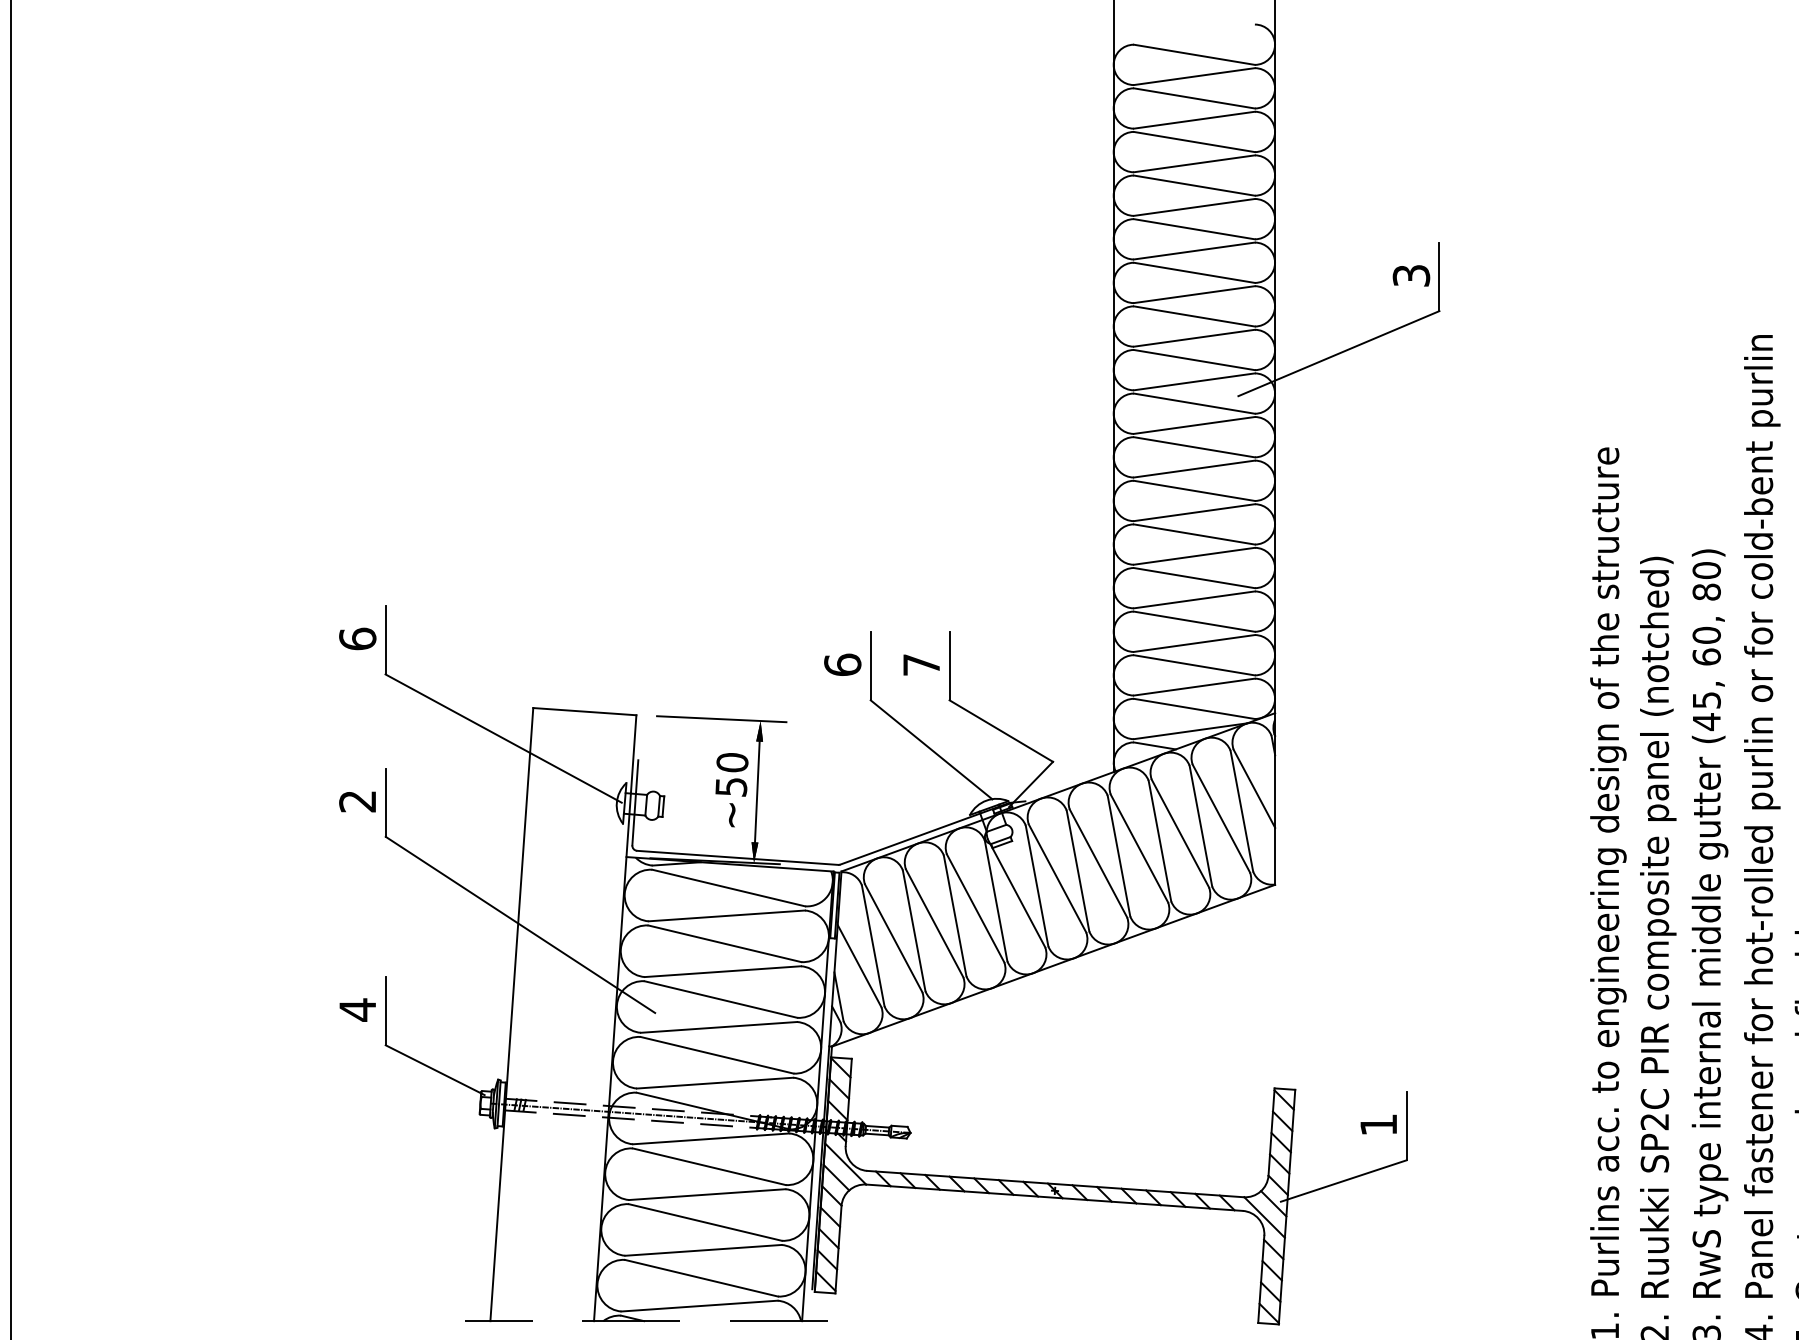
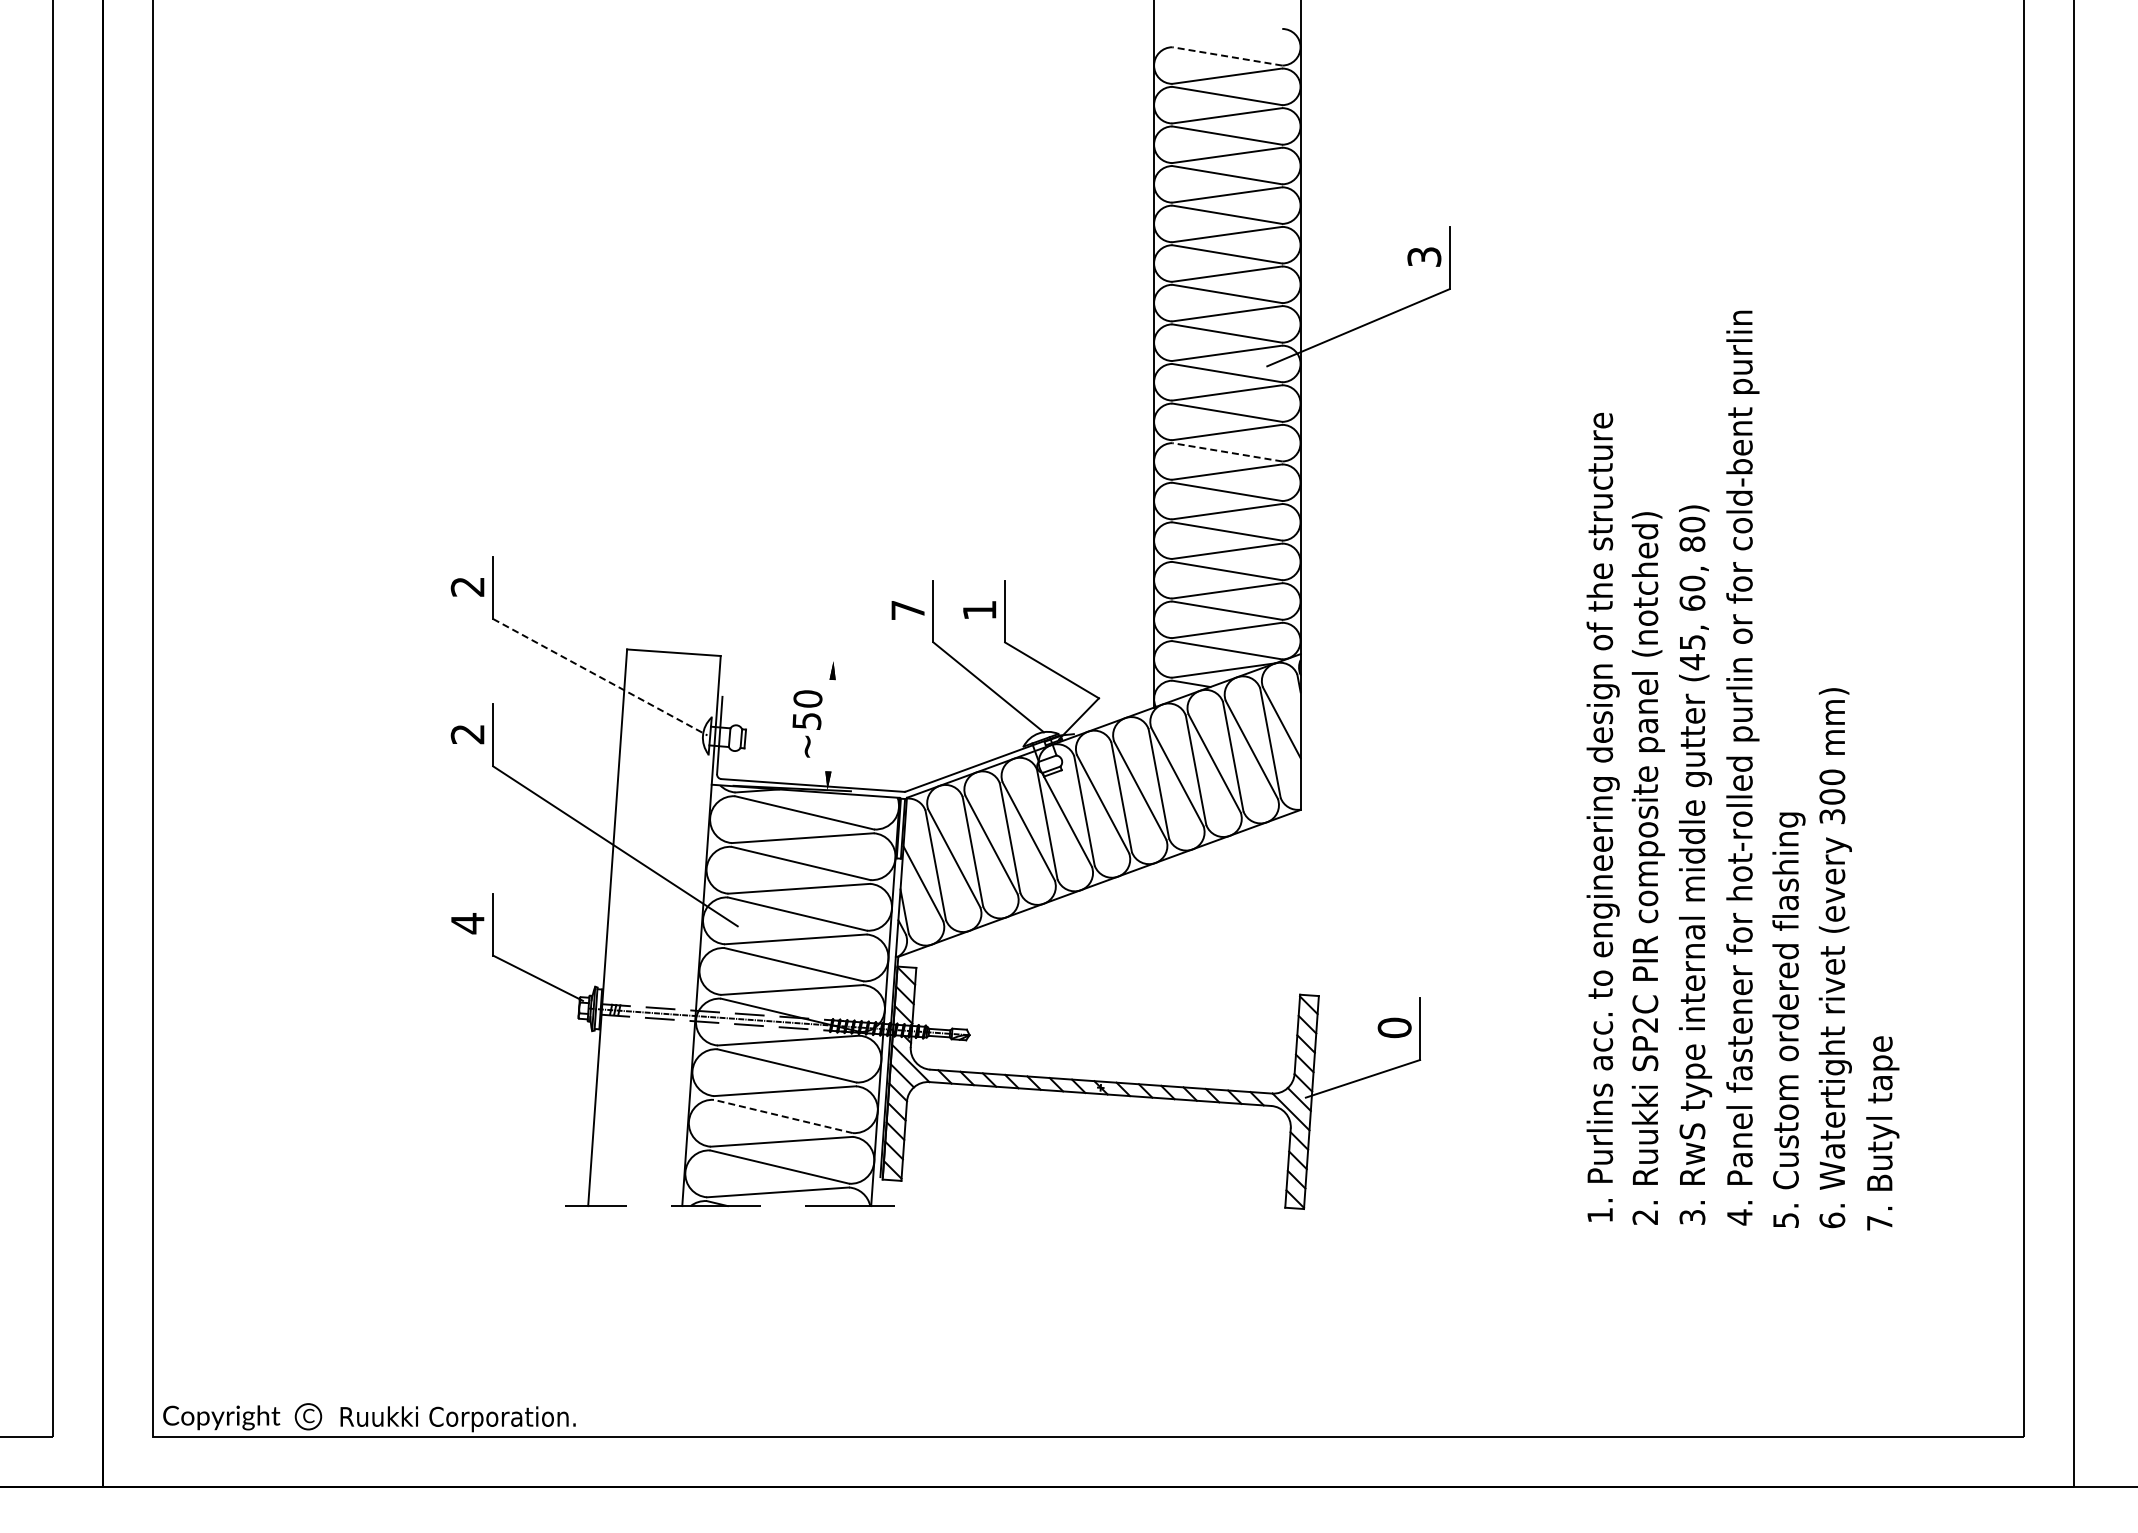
line: (1194, 54) -> (1227, 56), solid -> dashed
line: (1194, 491) -> (1227, 452), solid -> dashed
text: (357, 638) -> (467, 586), 6 -> 2
text: (843, 665) -> (908, 610), 6 -> 7
text: (921, 665) -> (979, 610), 7 -> 1
line: (720, 719) -> (797, 659), removed
line: (503, 738) -> (600, 677), solid -> dashed
line: (757, 791) -> (830, 725), removed
text: (1378, 1124) -> (1394, 1027), 1 -> 0
line: (704, 1222) -> (782, 1116), solid -> dashed

